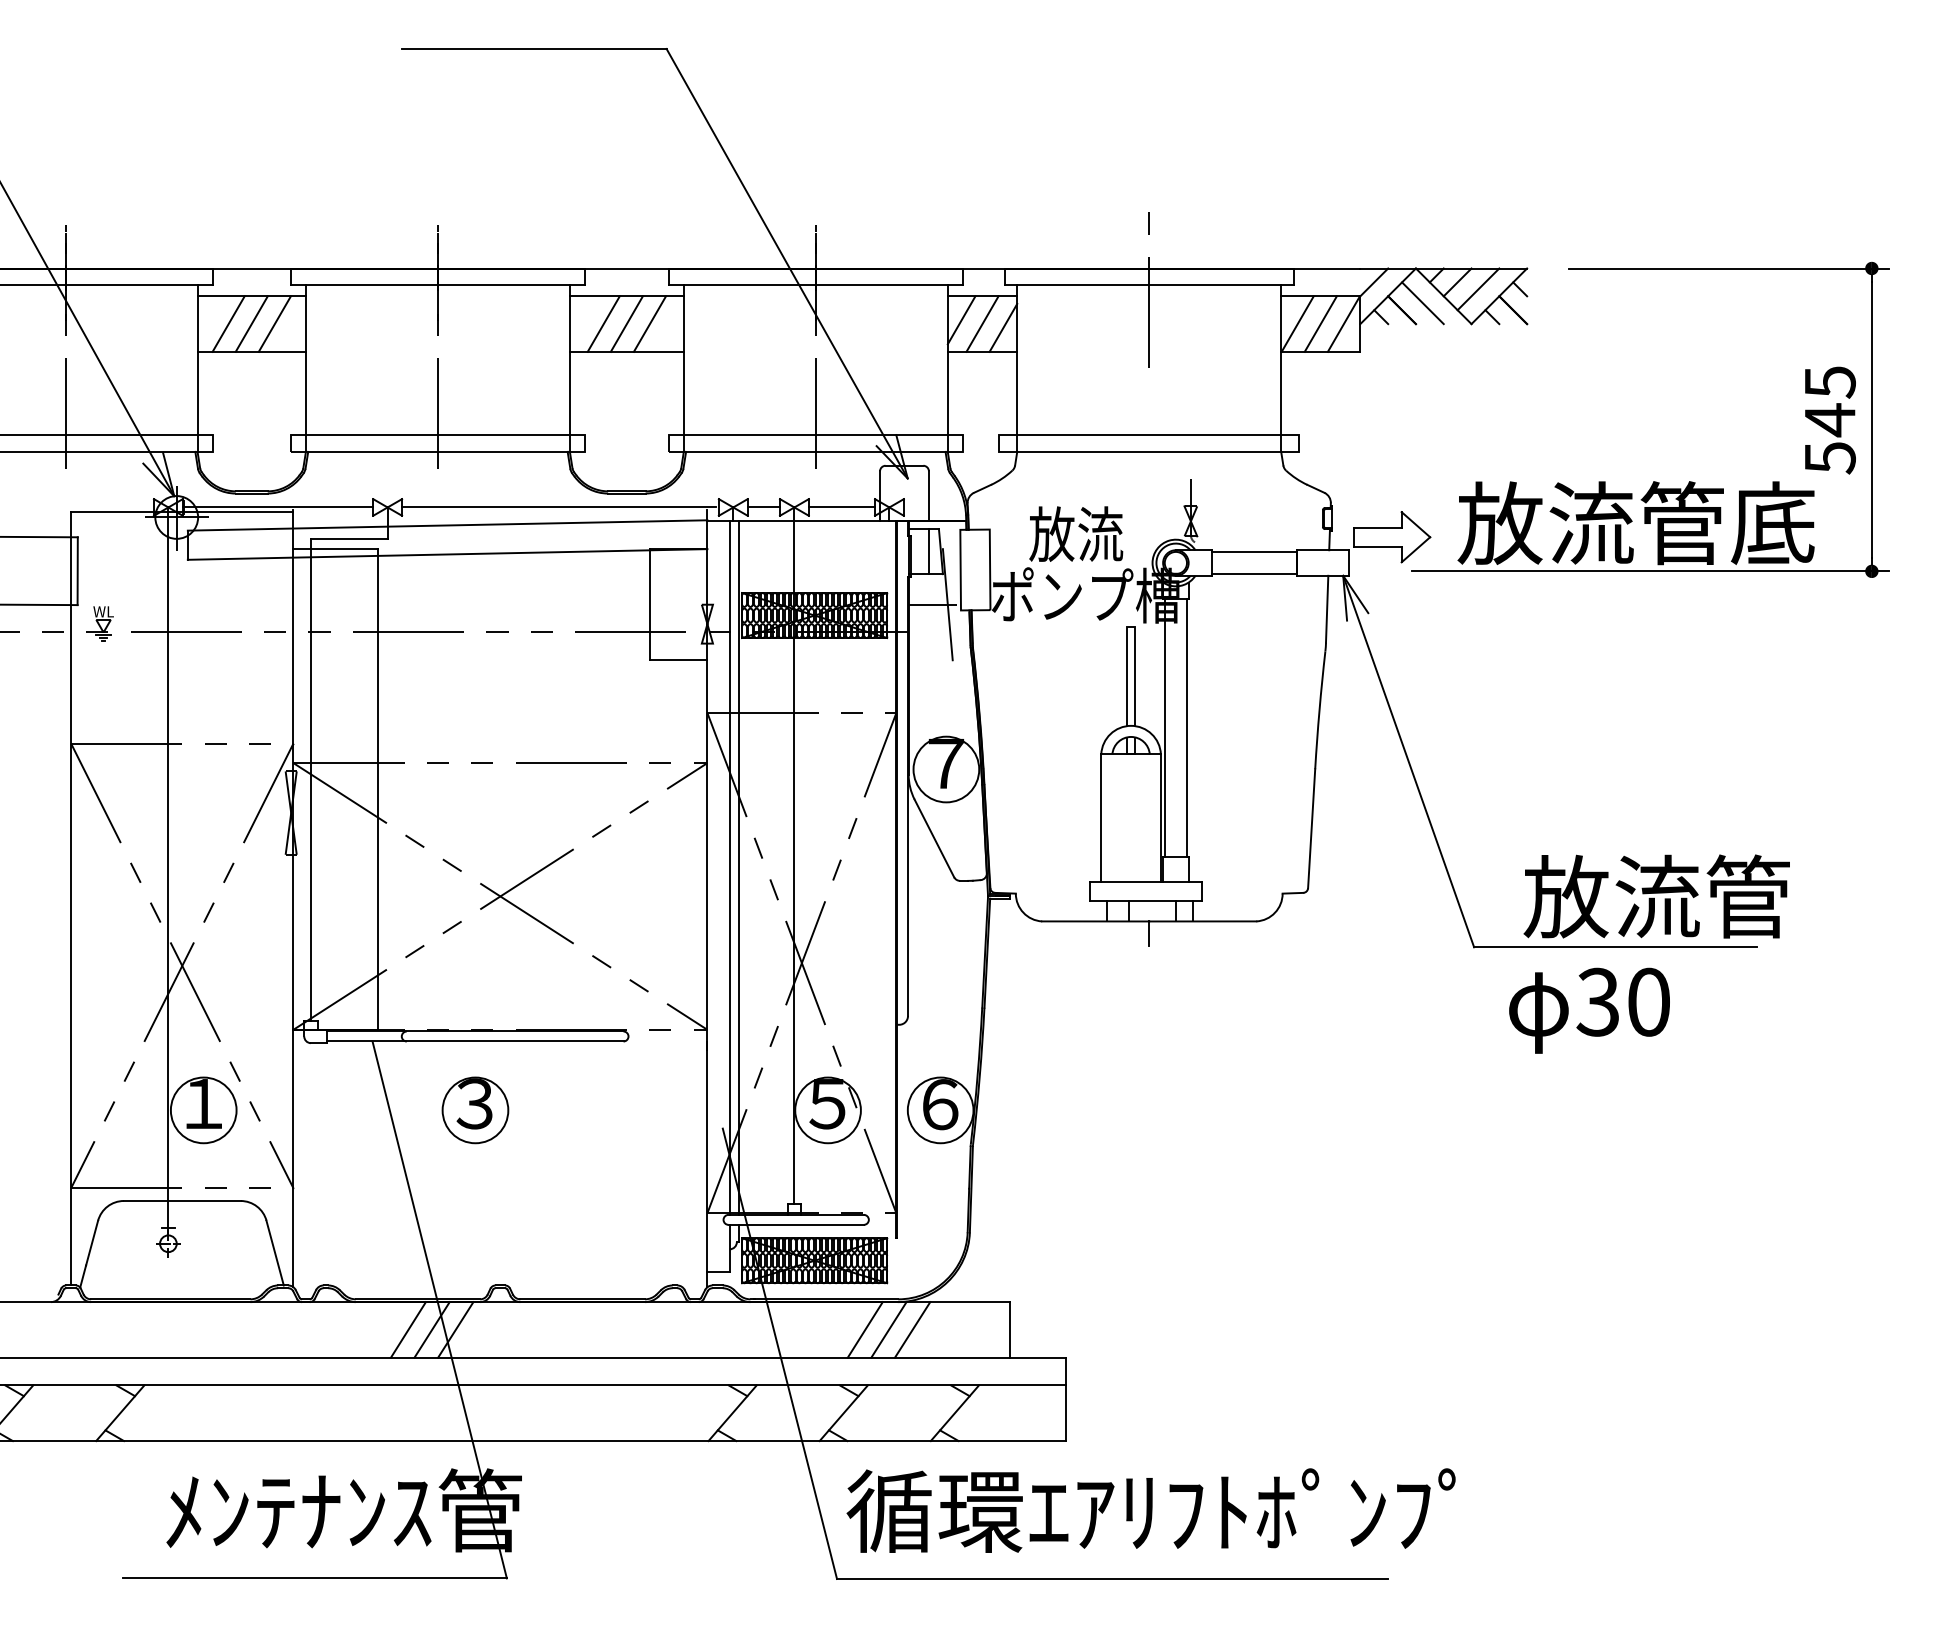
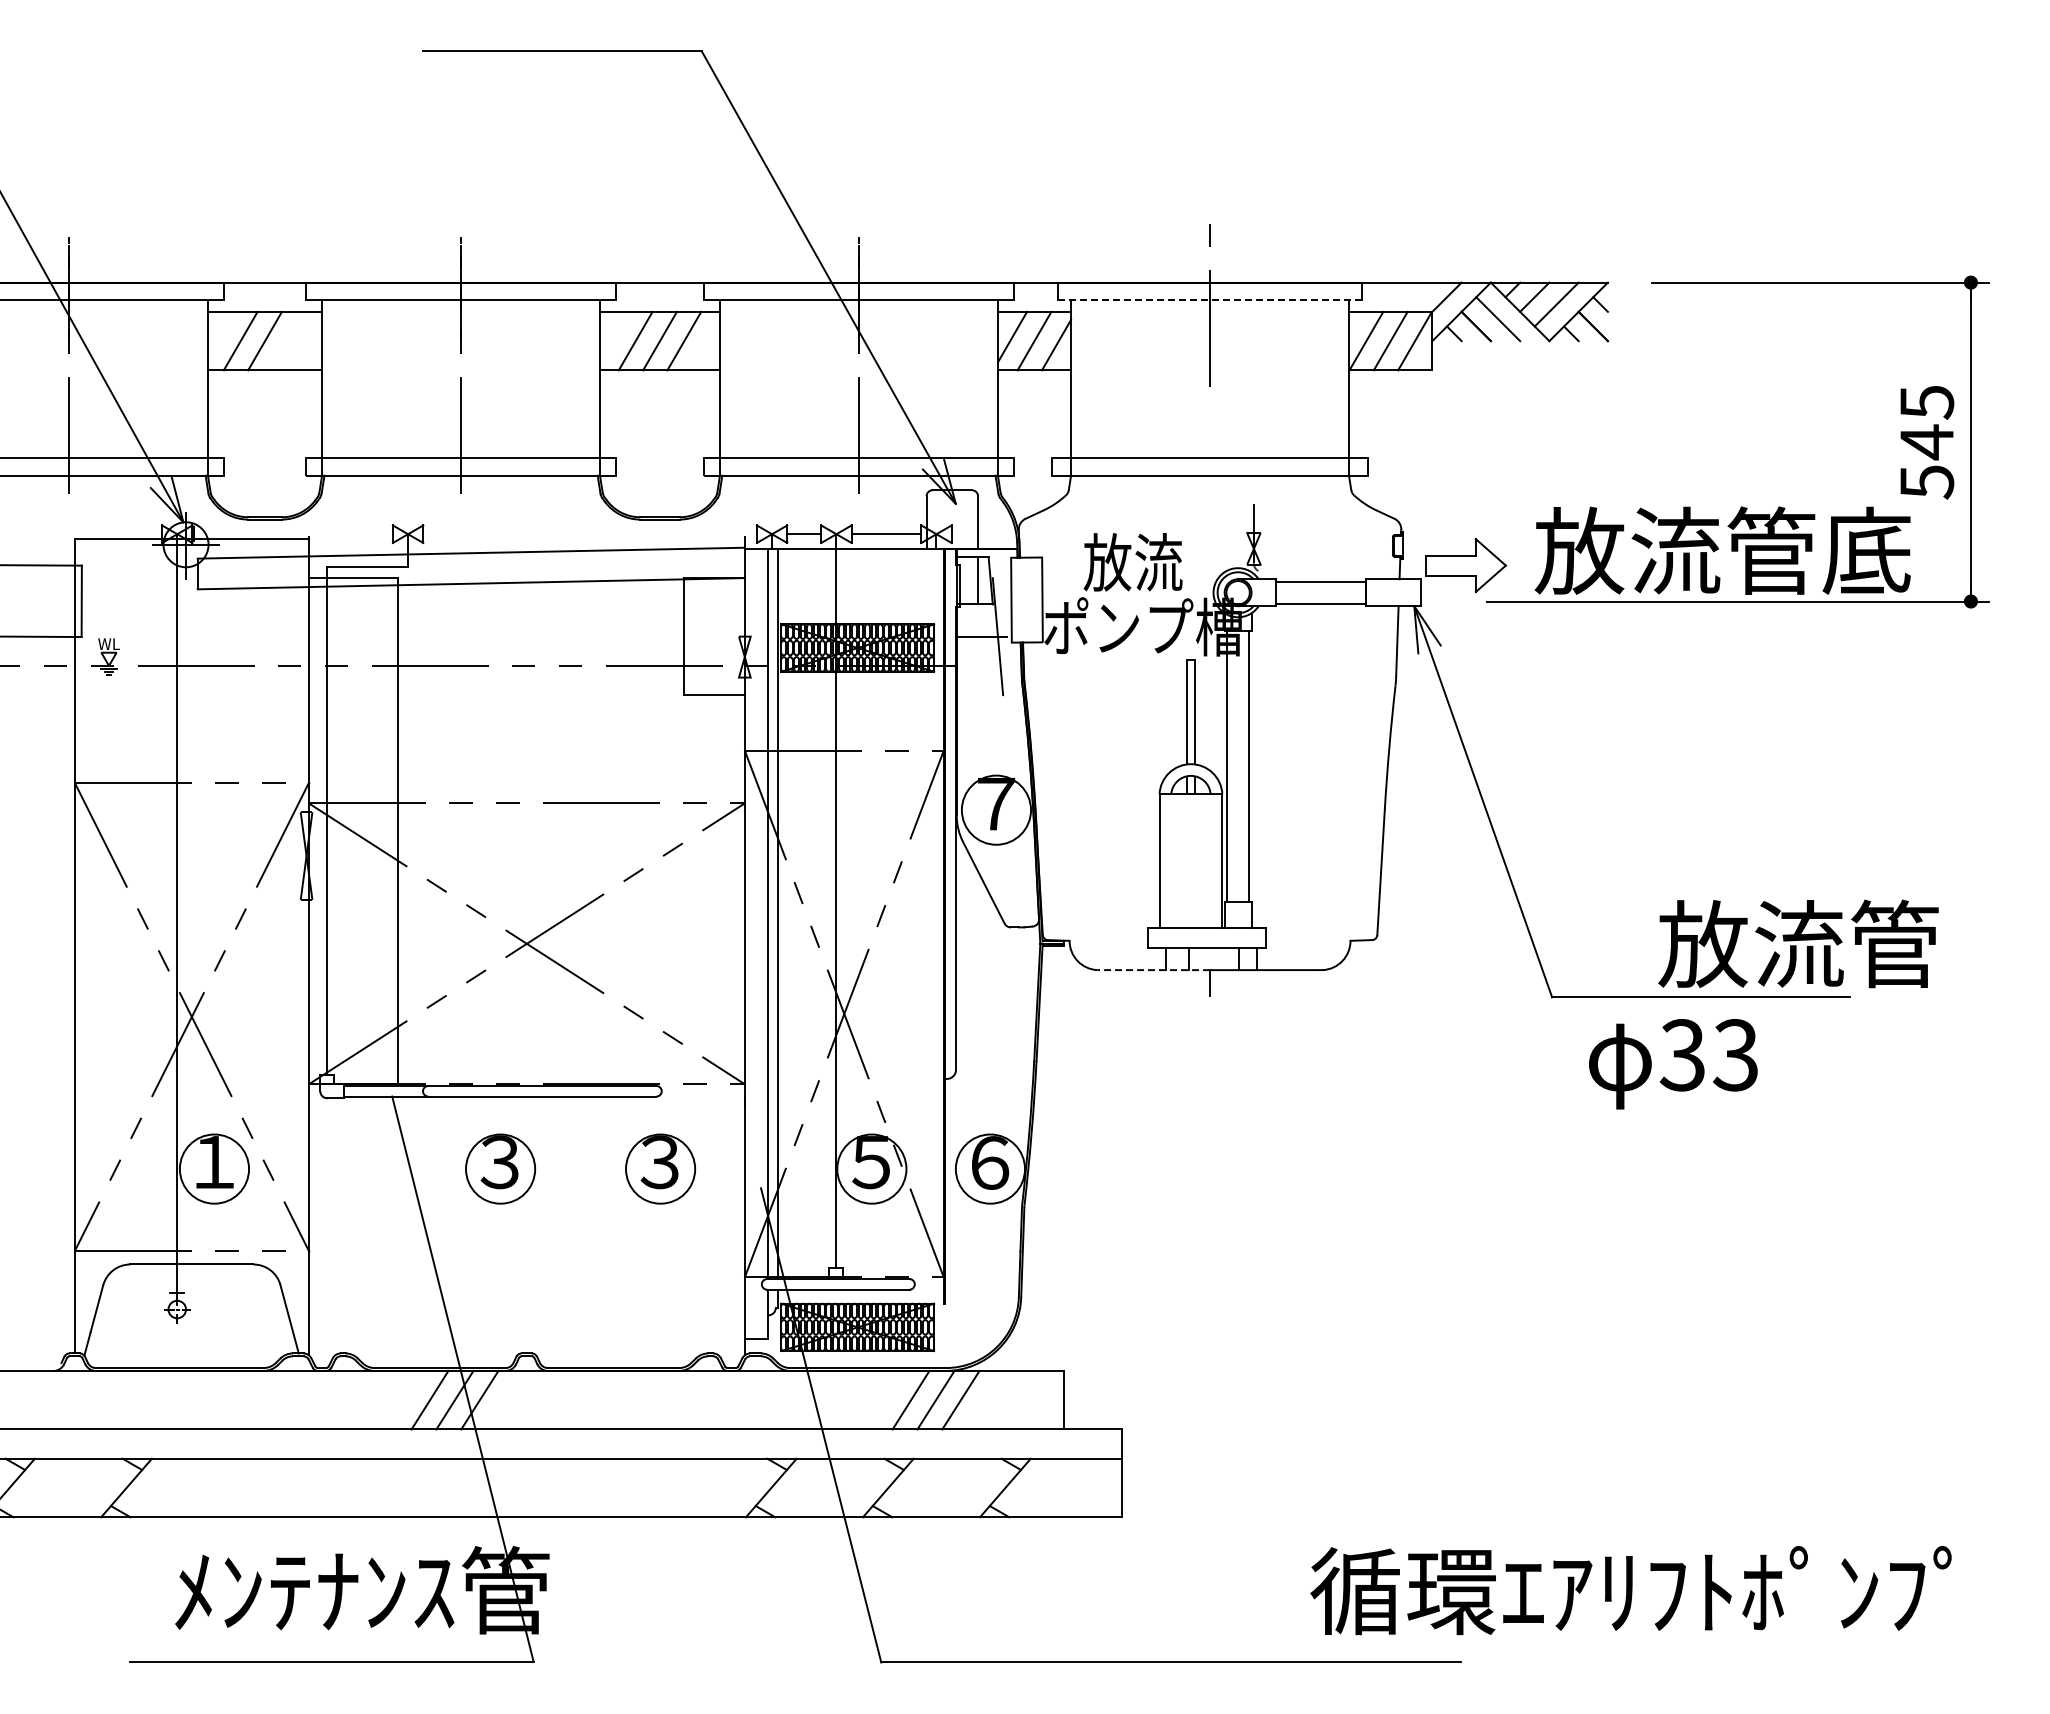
line: (1149, 285) -> (1210, 300), solid -> dashed
line: (274, 323) -> (289, 340), removed
line: (277, 507) -> (292, 534), removed
line: (558, 507) -> (588, 534), removed
text: (1656, 896) -> (1798, 943), moved
line: (1095, 921) -> (1153, 970), solid -> dashed
text: (1648, 1002) -> (1735, 1055), 30 -> 33
part: (627, 1109) -> (660, 1168), added
text: (1150, 1510) -> (1630, 1590), moved

